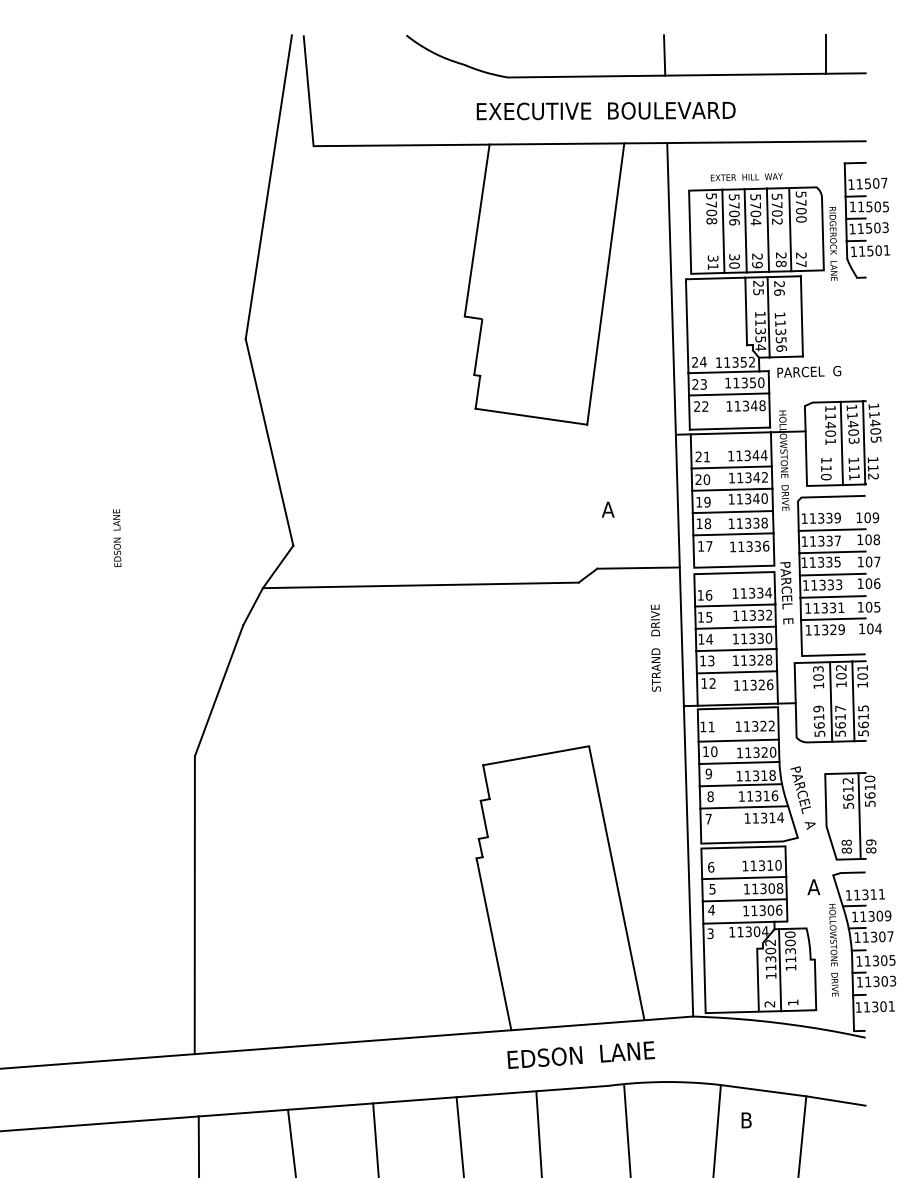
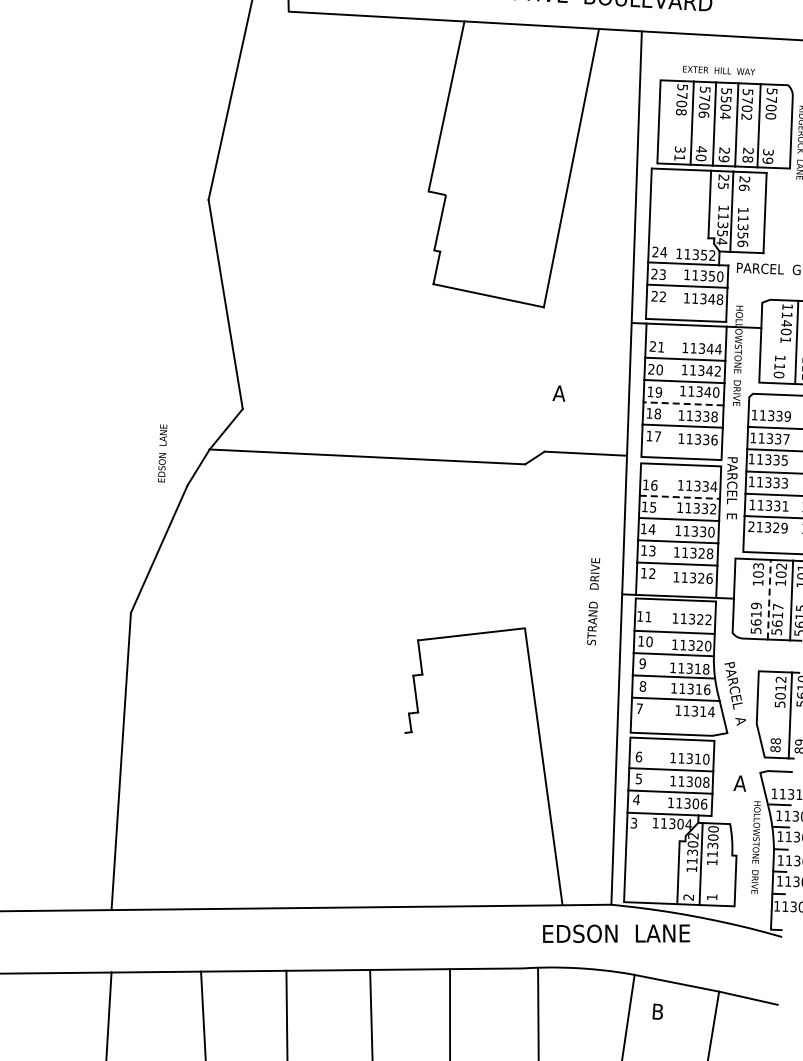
text: (755, 205) -> (725, 99), 5704 -> 5504
text: (734, 256) -> (701, 148), 30 -> 40
text: (800, 259) -> (767, 156), 27 -> 39
line: (732, 512) -> (683, 404), solid -> dashed
text: (117, 538) -> (162, 453), moved
line: (735, 605) -> (680, 497), solid -> dashed
text: (808, 630) -> (751, 526), 11329 -> 21329
text: (655, 647) -> (593, 600), moved
line: (831, 701) -> (769, 599), solid -> dashed
text: (848, 797) -> (780, 696), 5612 -> 5012
line: (493, 944) -> (416, 819), removed
text: (581, 1054) -> (616, 933), moved

